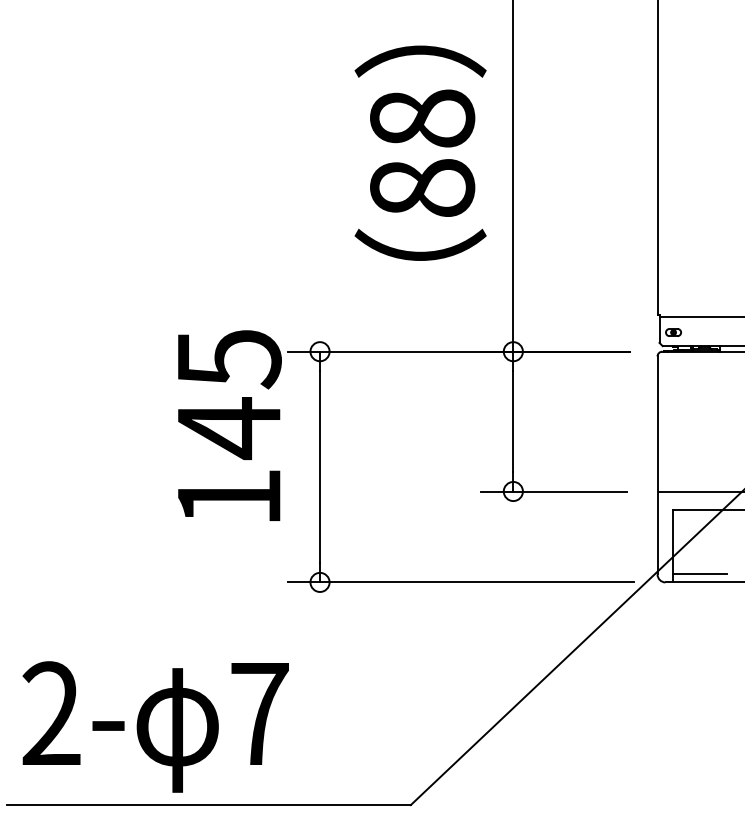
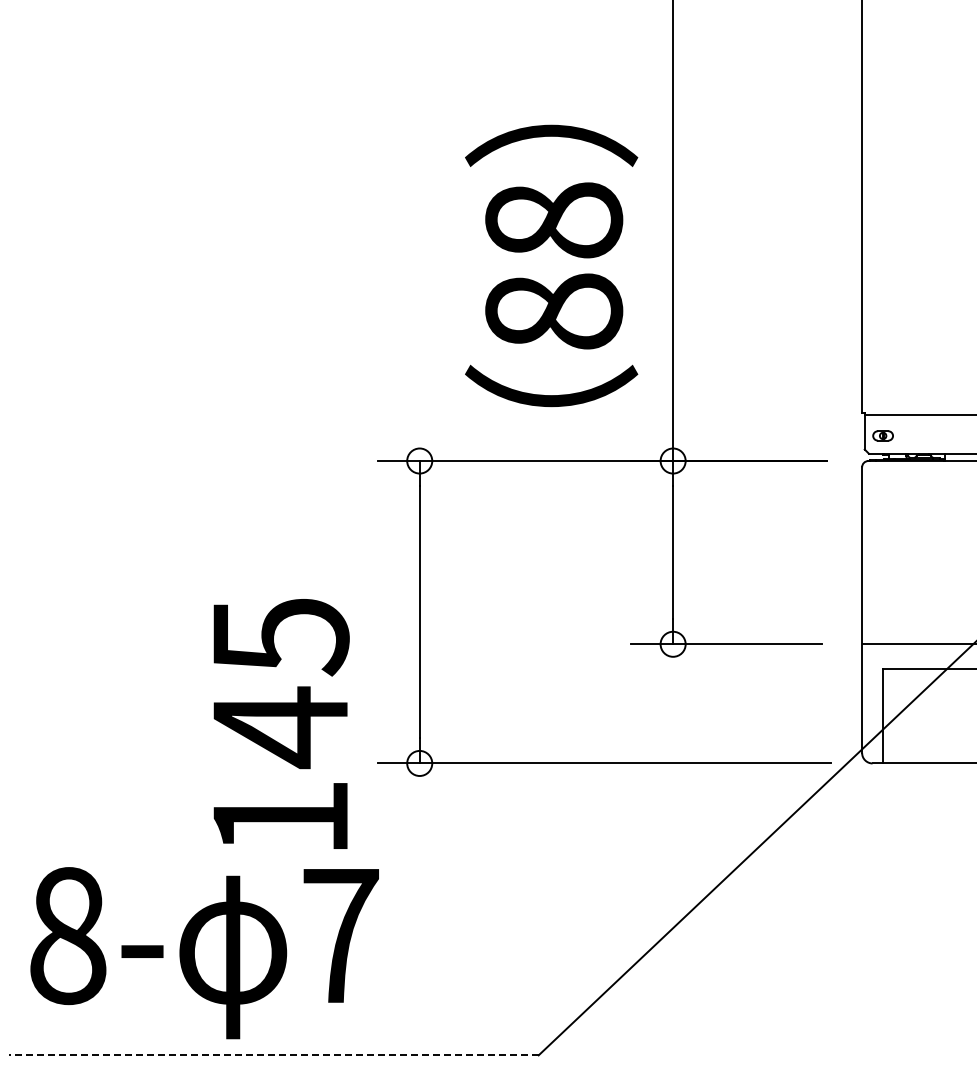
text: (420, 152) -> (551, 265), moved
text: (229, 425) -> (281, 723), moved
line: (699, 574) -> (917, 753), removed
text: (51, 713) -> (67, 935), 2- -> 8-
line: (208, 805) -> (273, 1055), solid -> dashed

